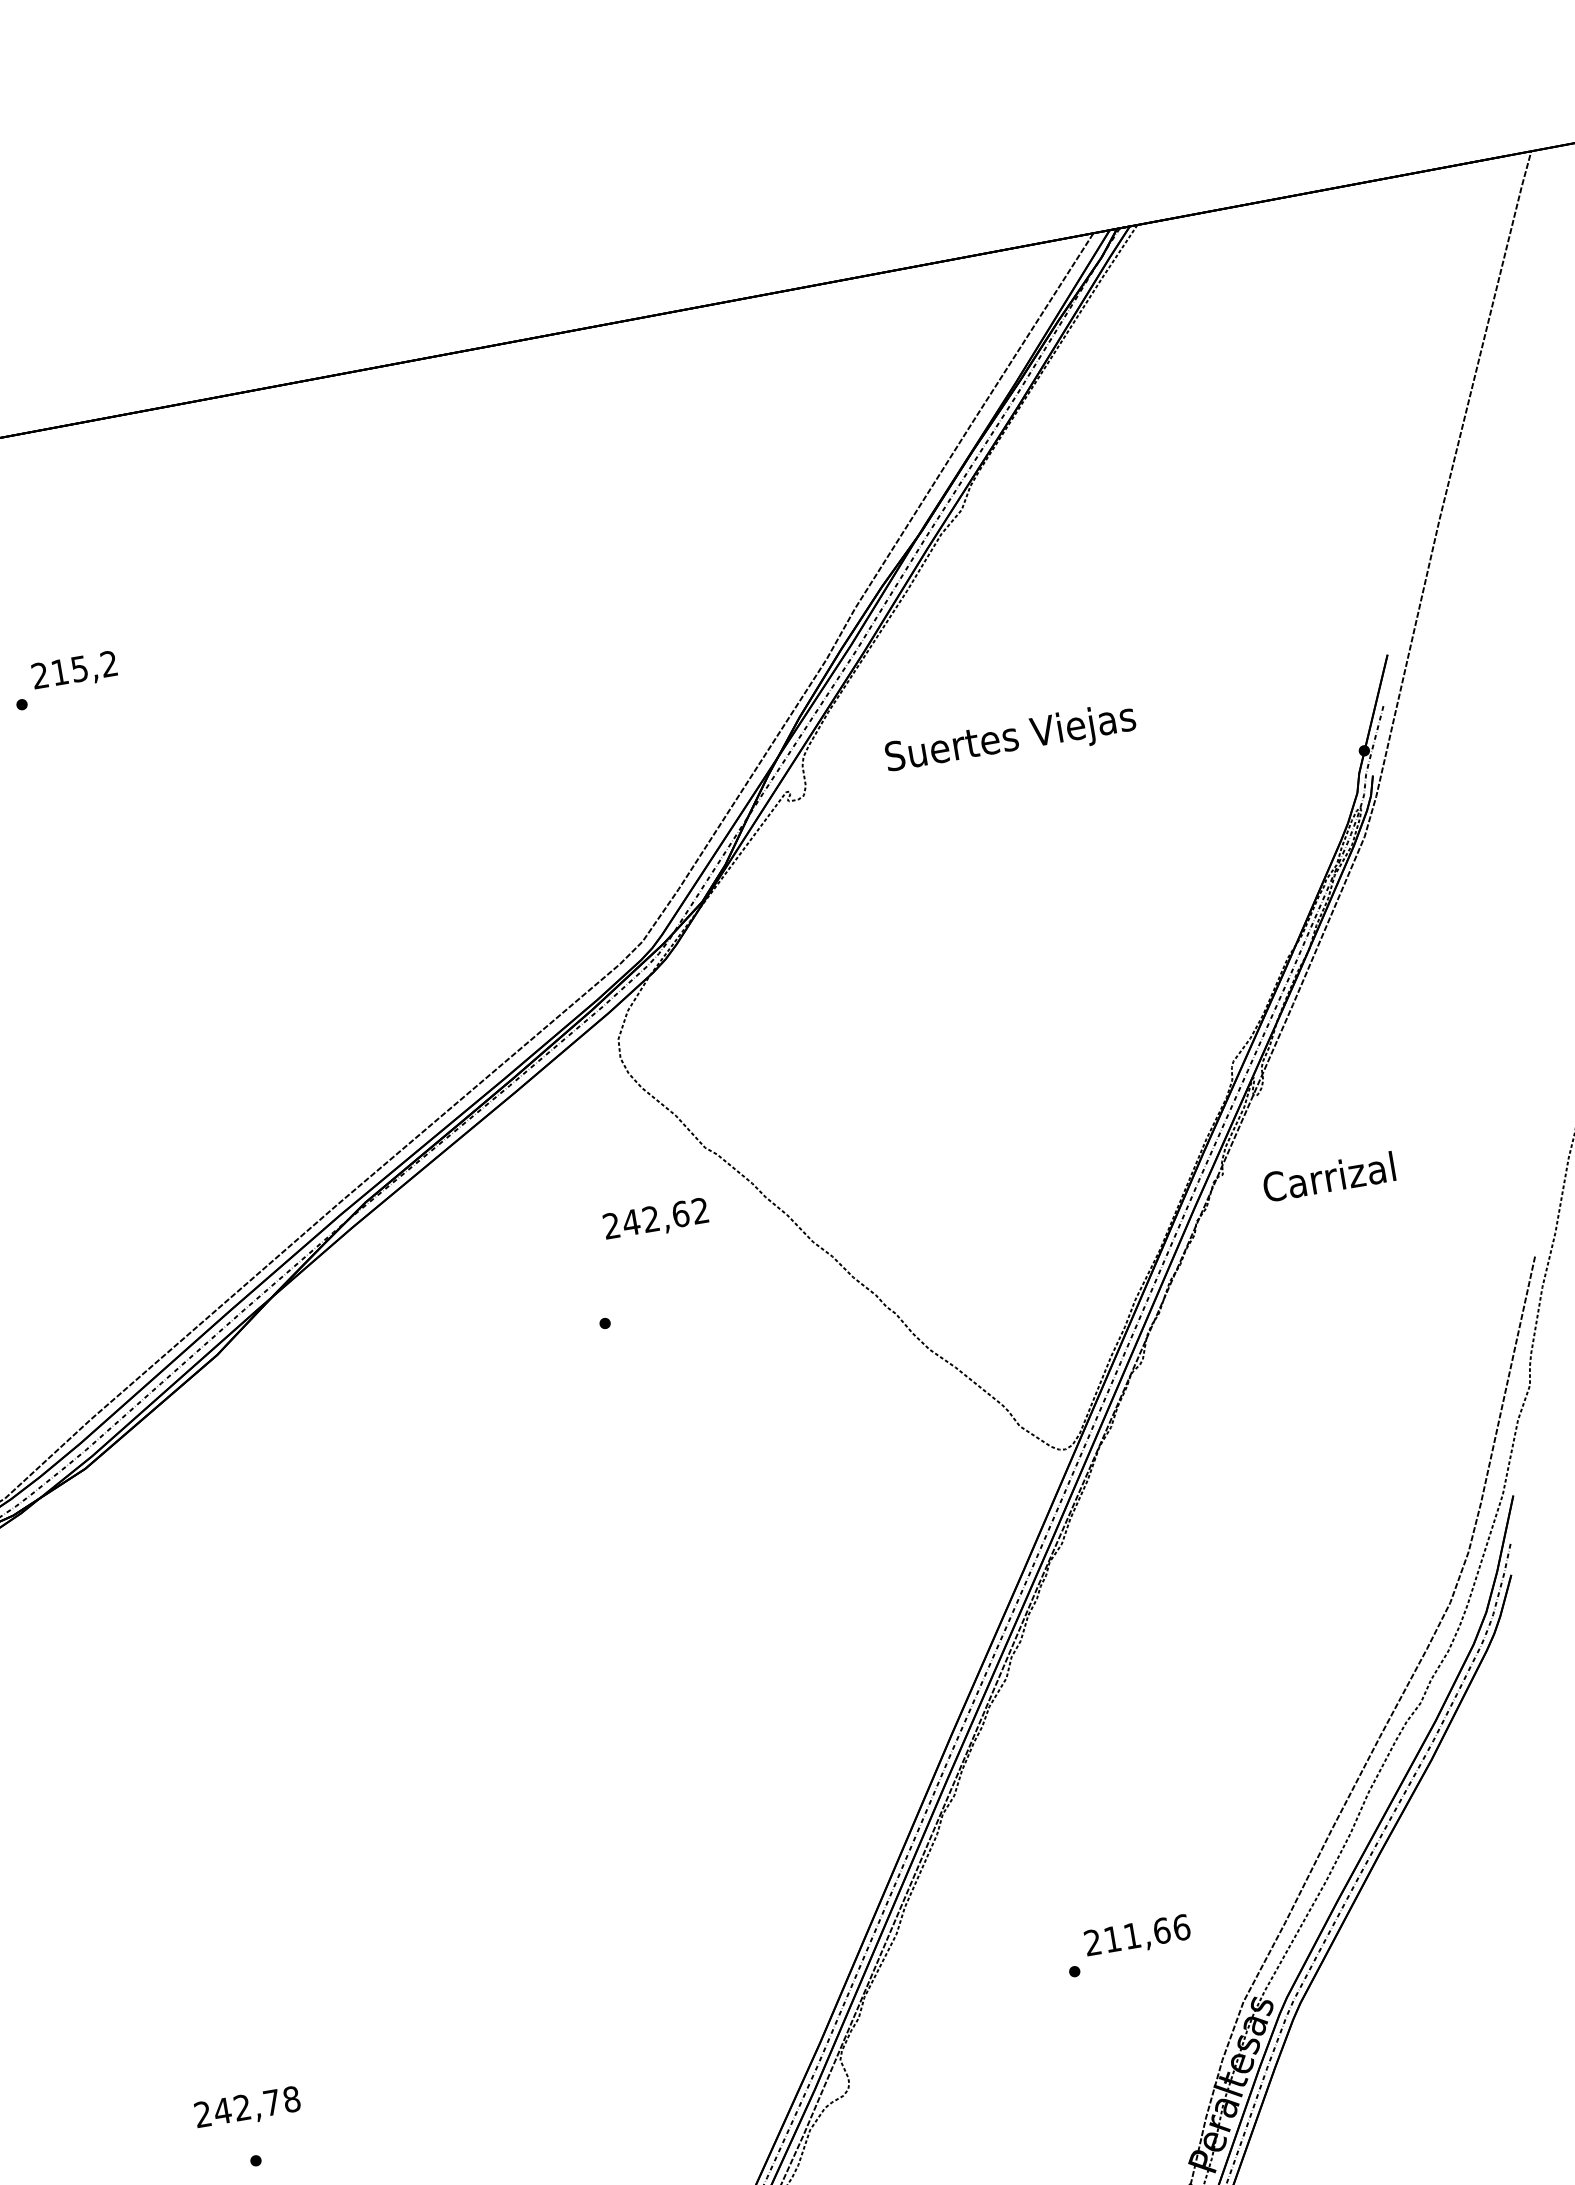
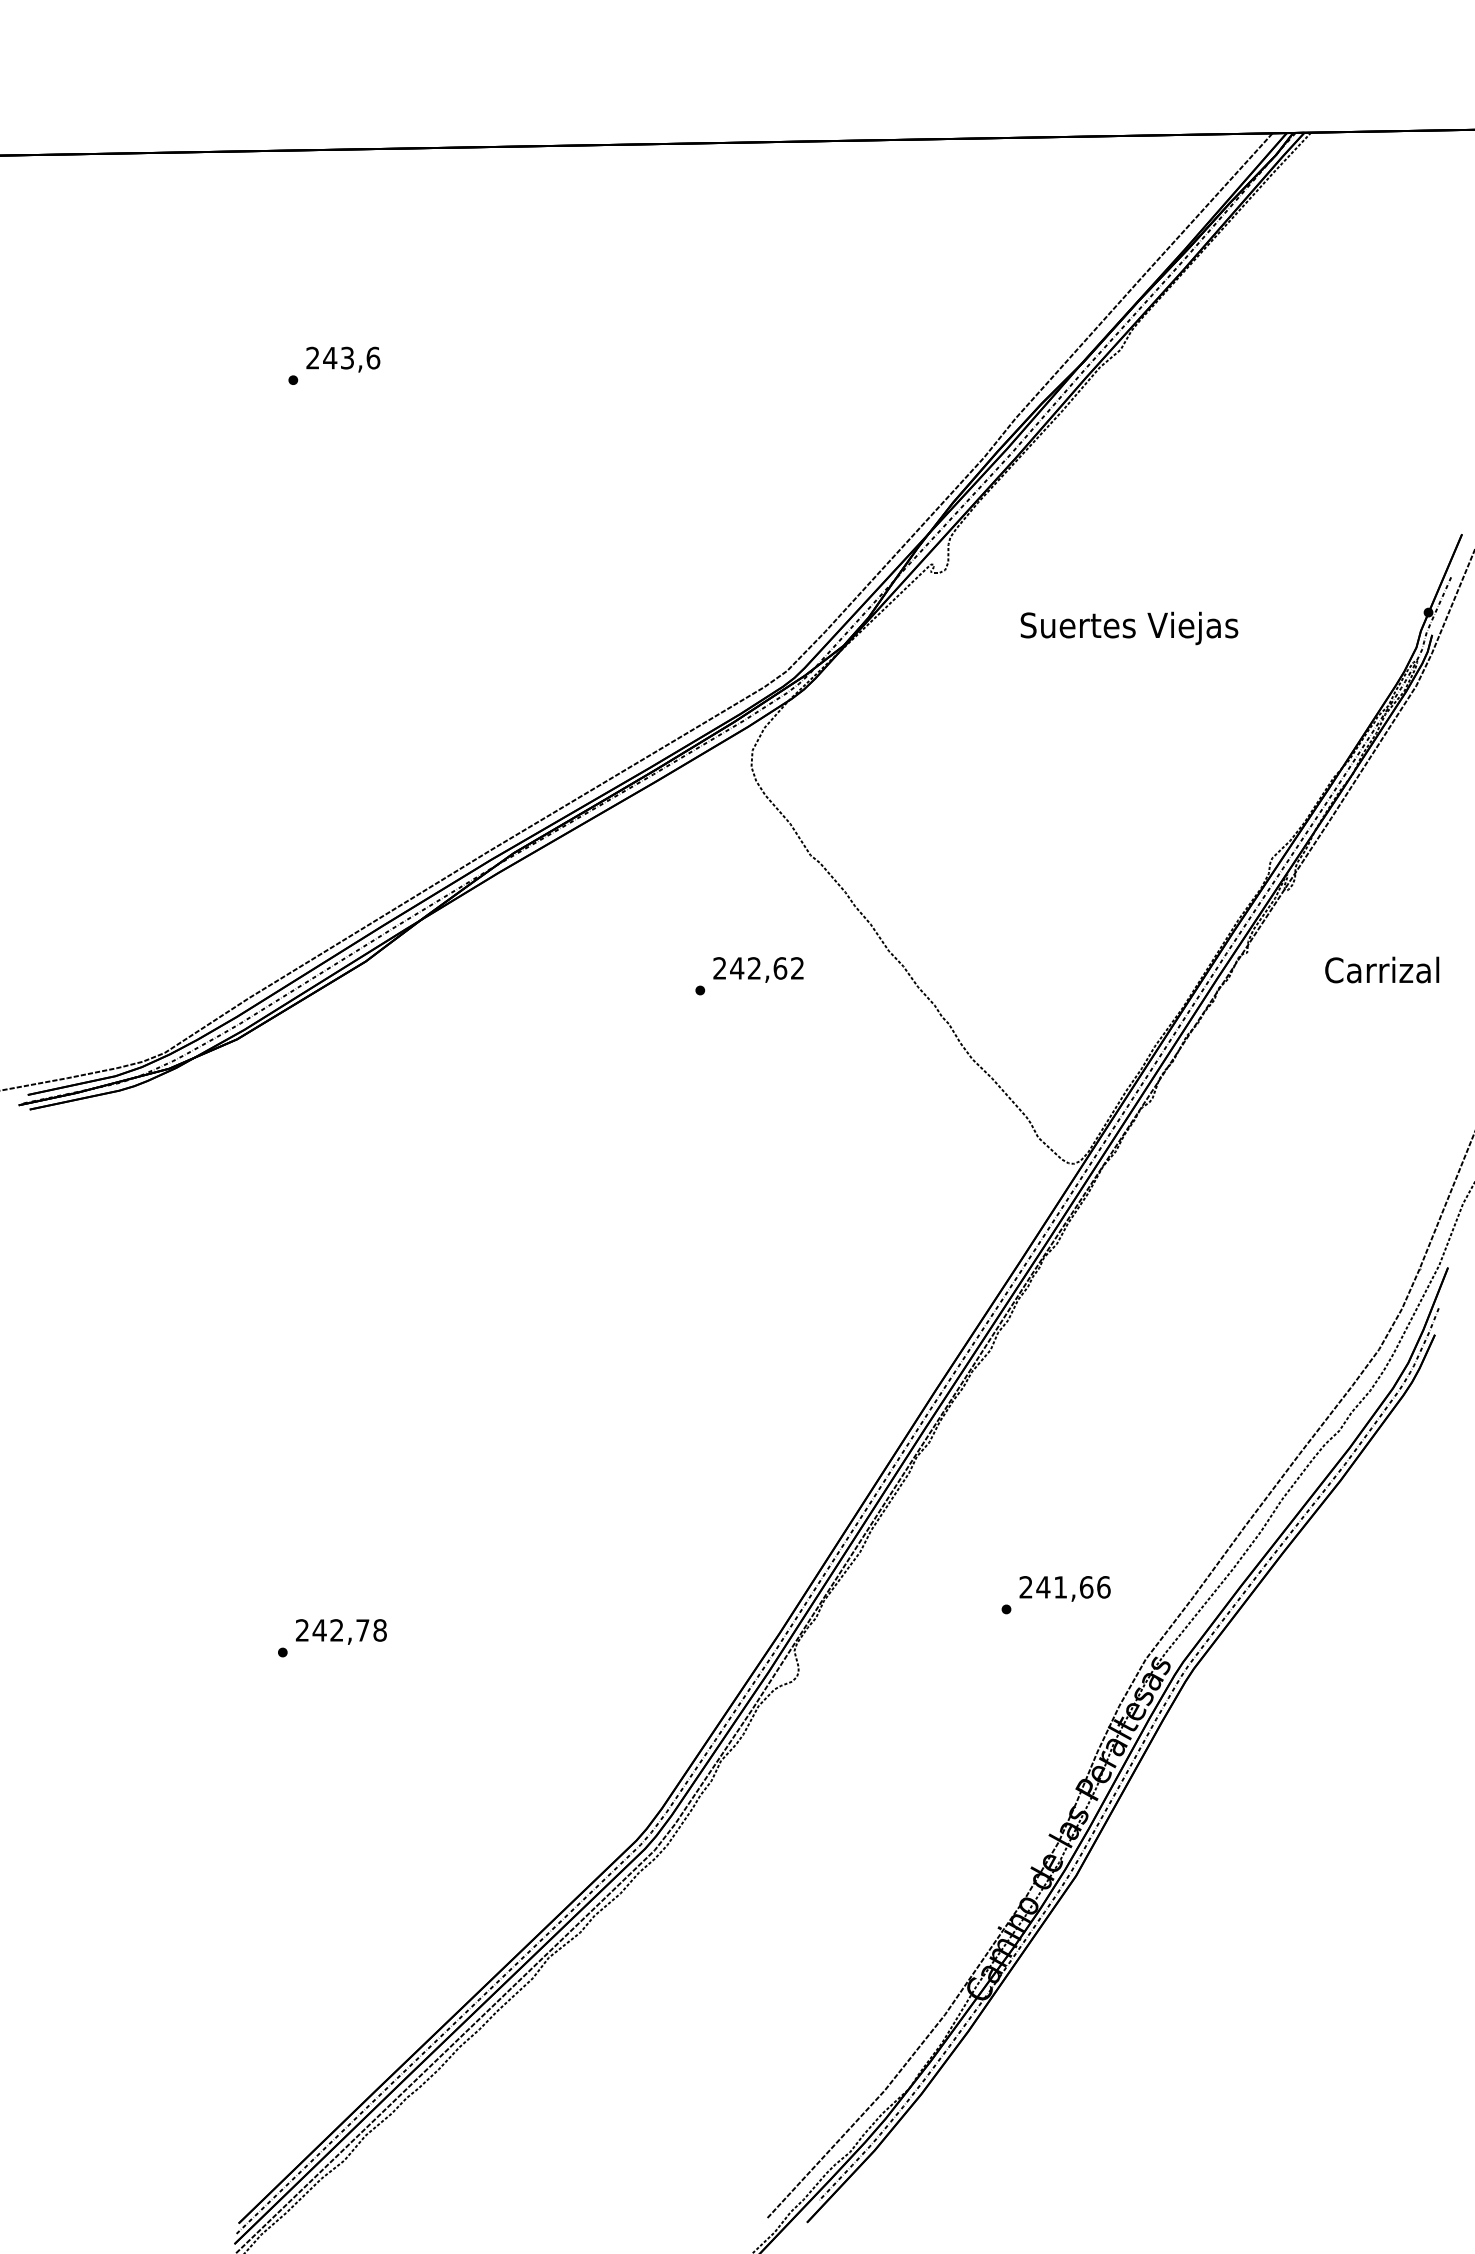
text: (84, 667) -> (351, 357), 215,2 -> 243,6
text: (1011, 739) -> (1129, 628), moved
text: (1329, 1176) -> (1382, 969), moved
text: (656, 1219) -> (758, 969), moved
text: (1112, 1939) -> (1043, 1587), 211,66 -> 241,66
text: (247, 2108) -> (341, 1631), moved

